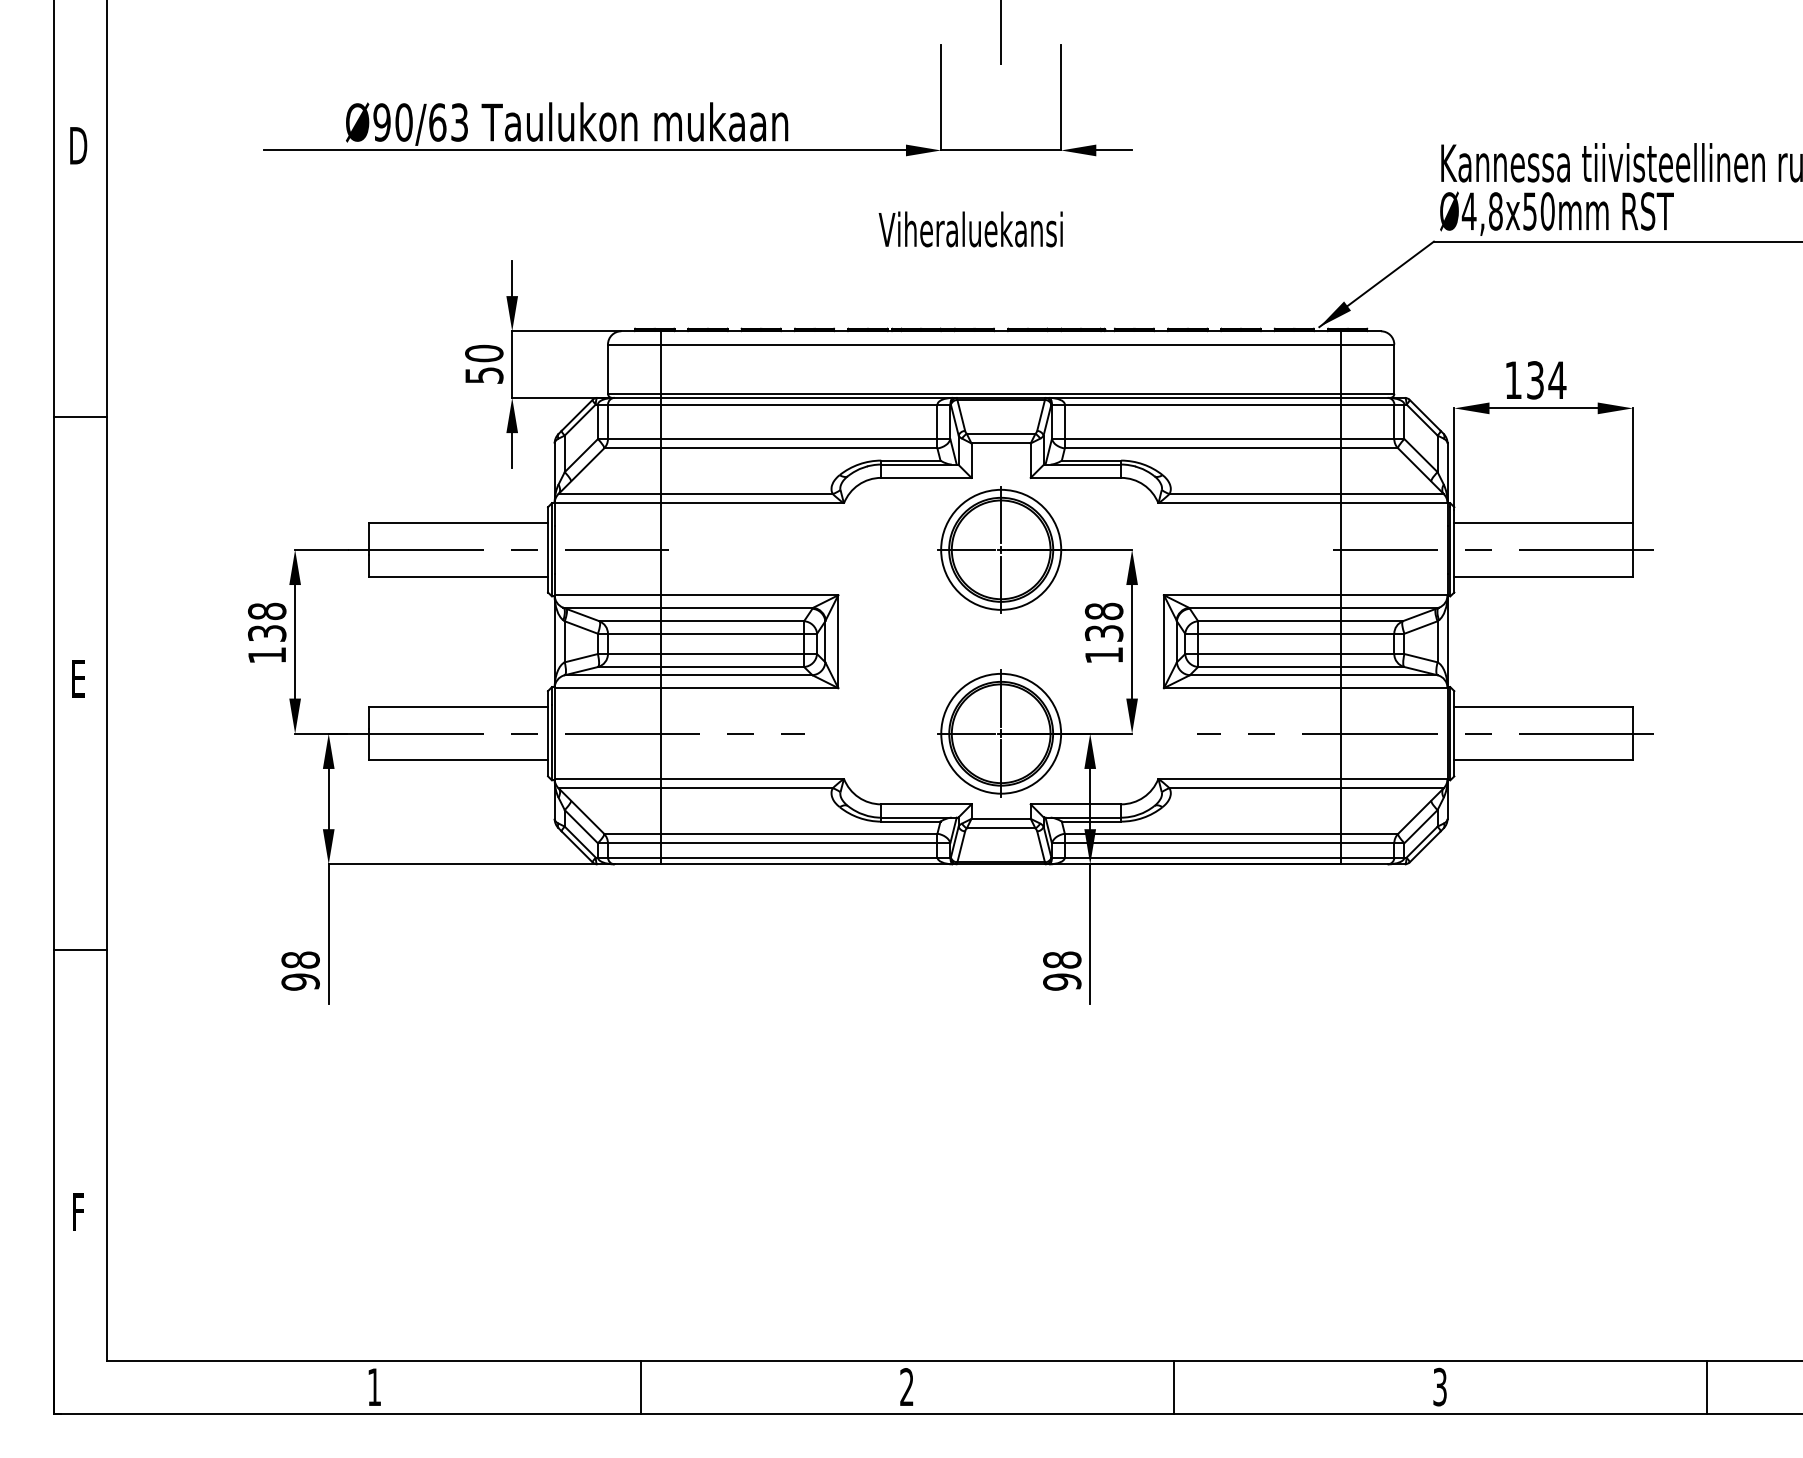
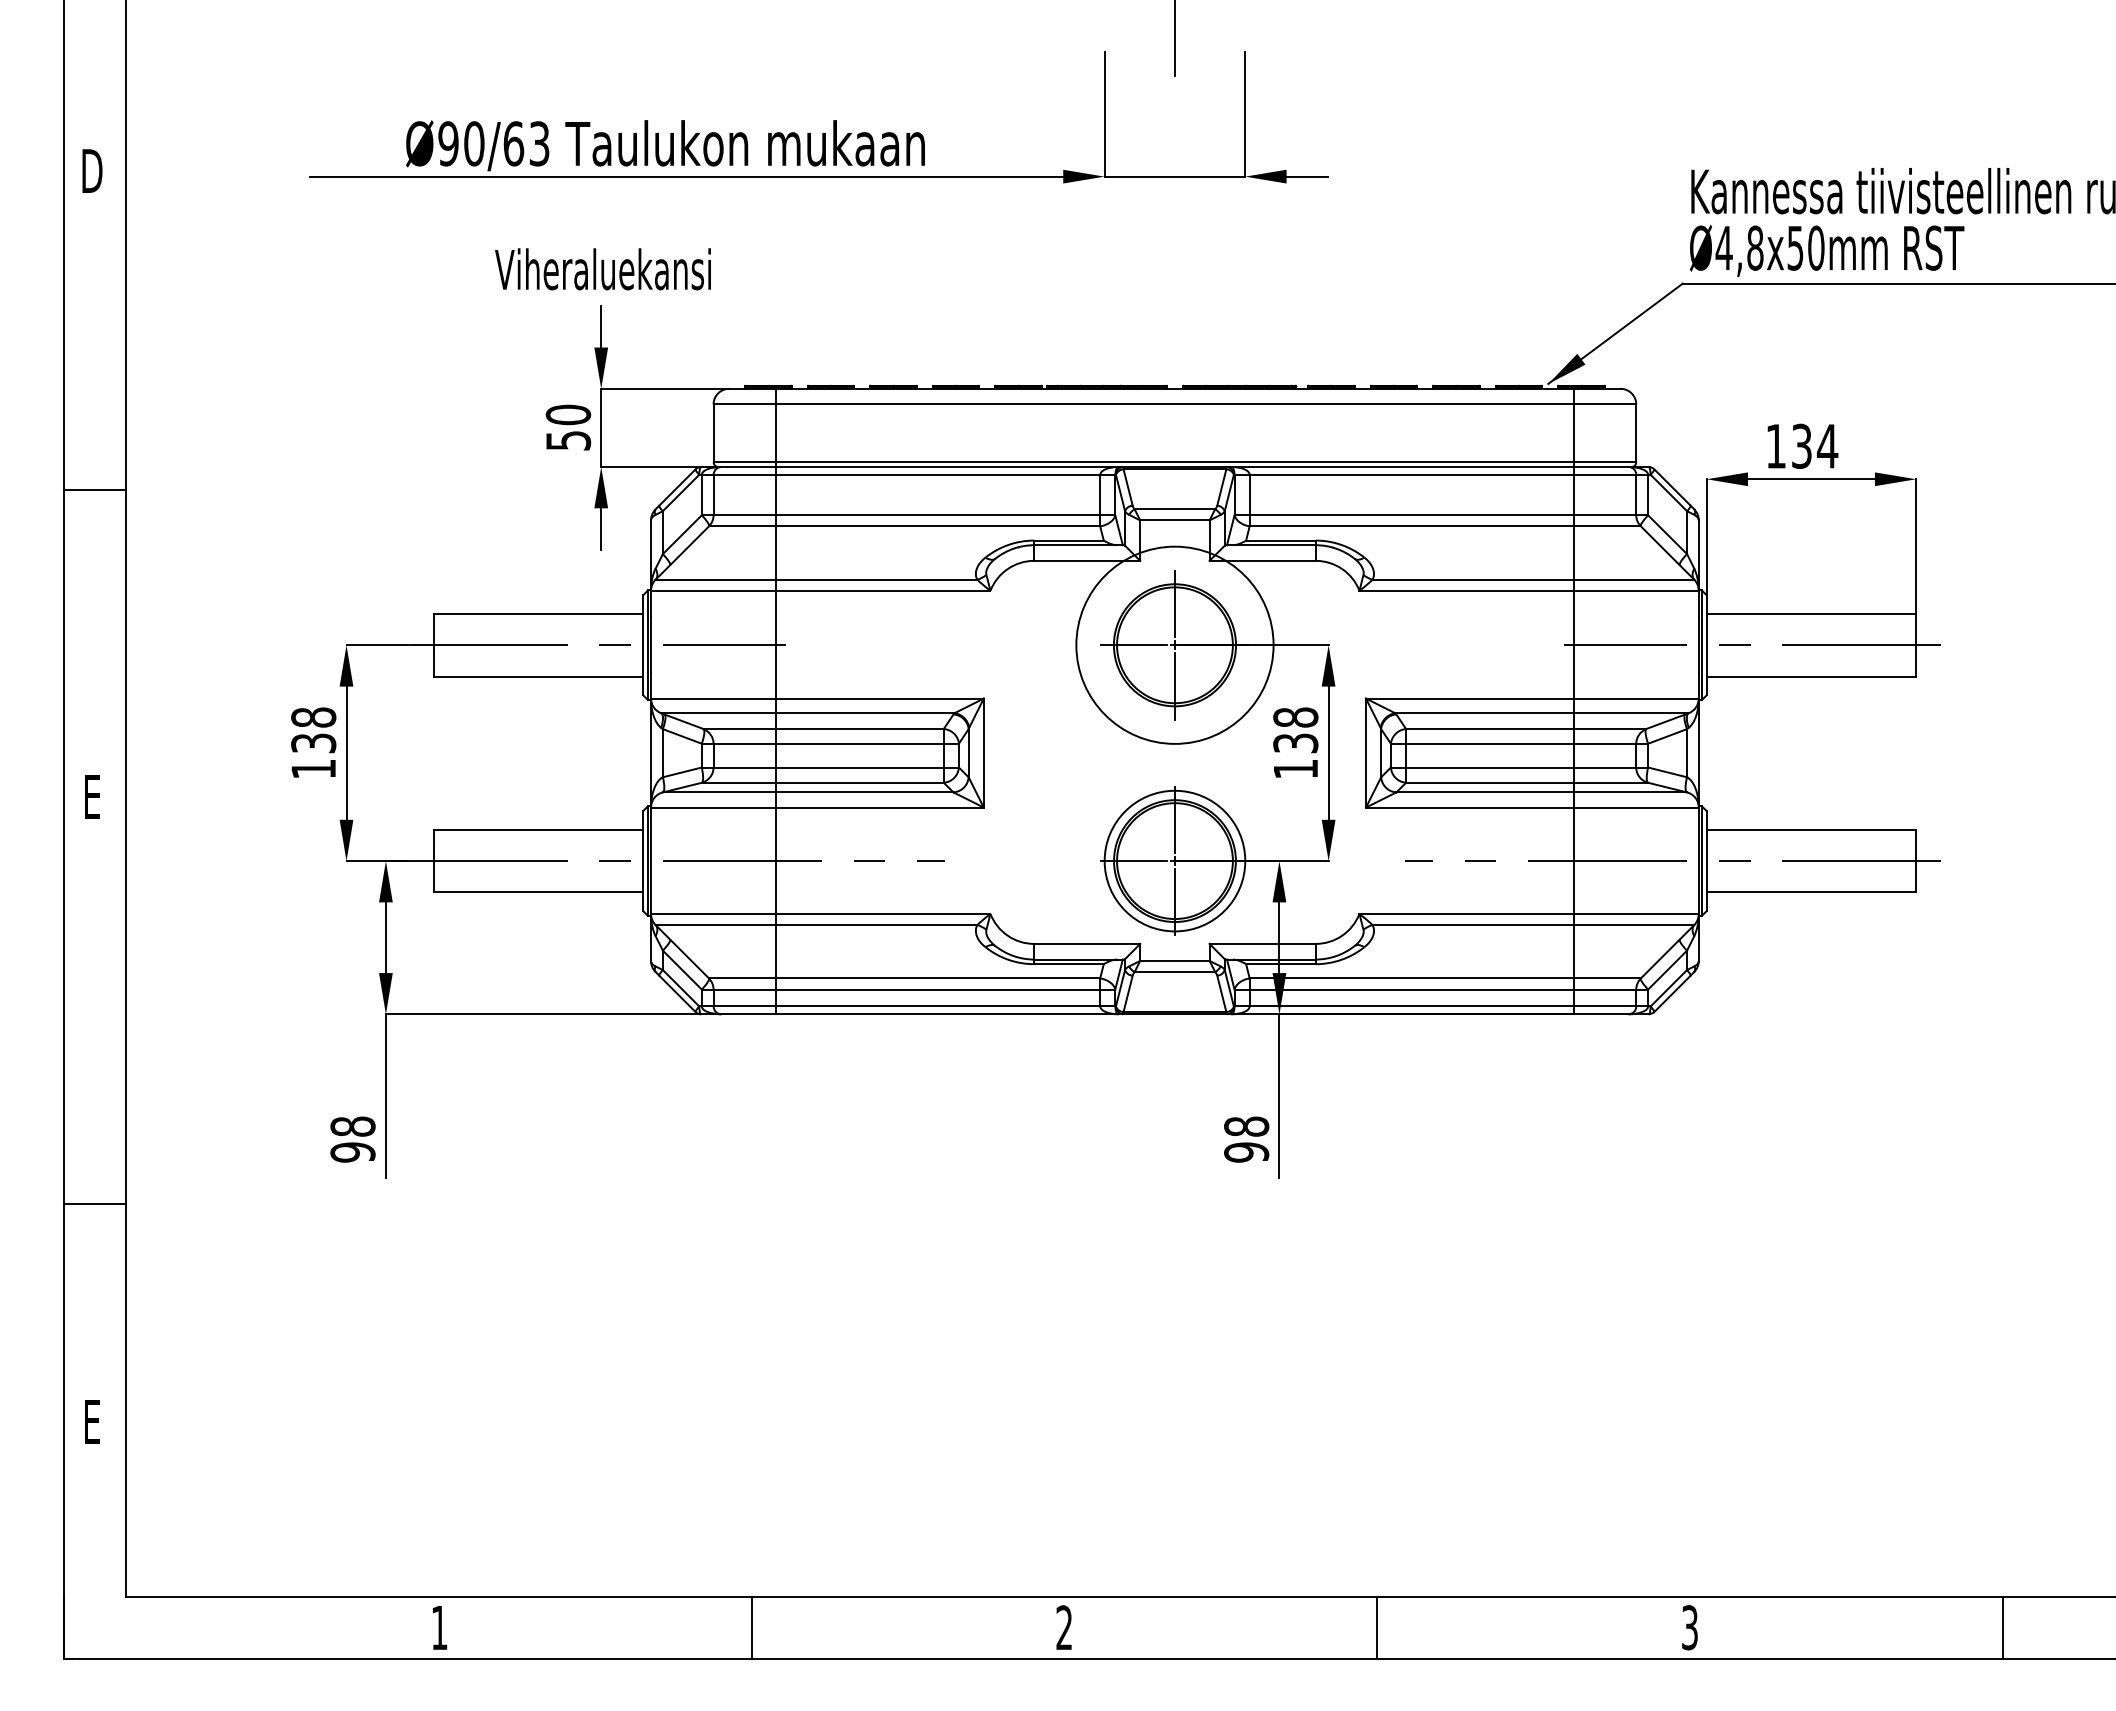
text: (970, 229) -> (602, 269), moved
circle: (1001, 549) -> (1175, 644), size x1.4
line: (80, 950) -> (94, 1204), moved
text: (78, 1211) -> (92, 1421), F -> E

